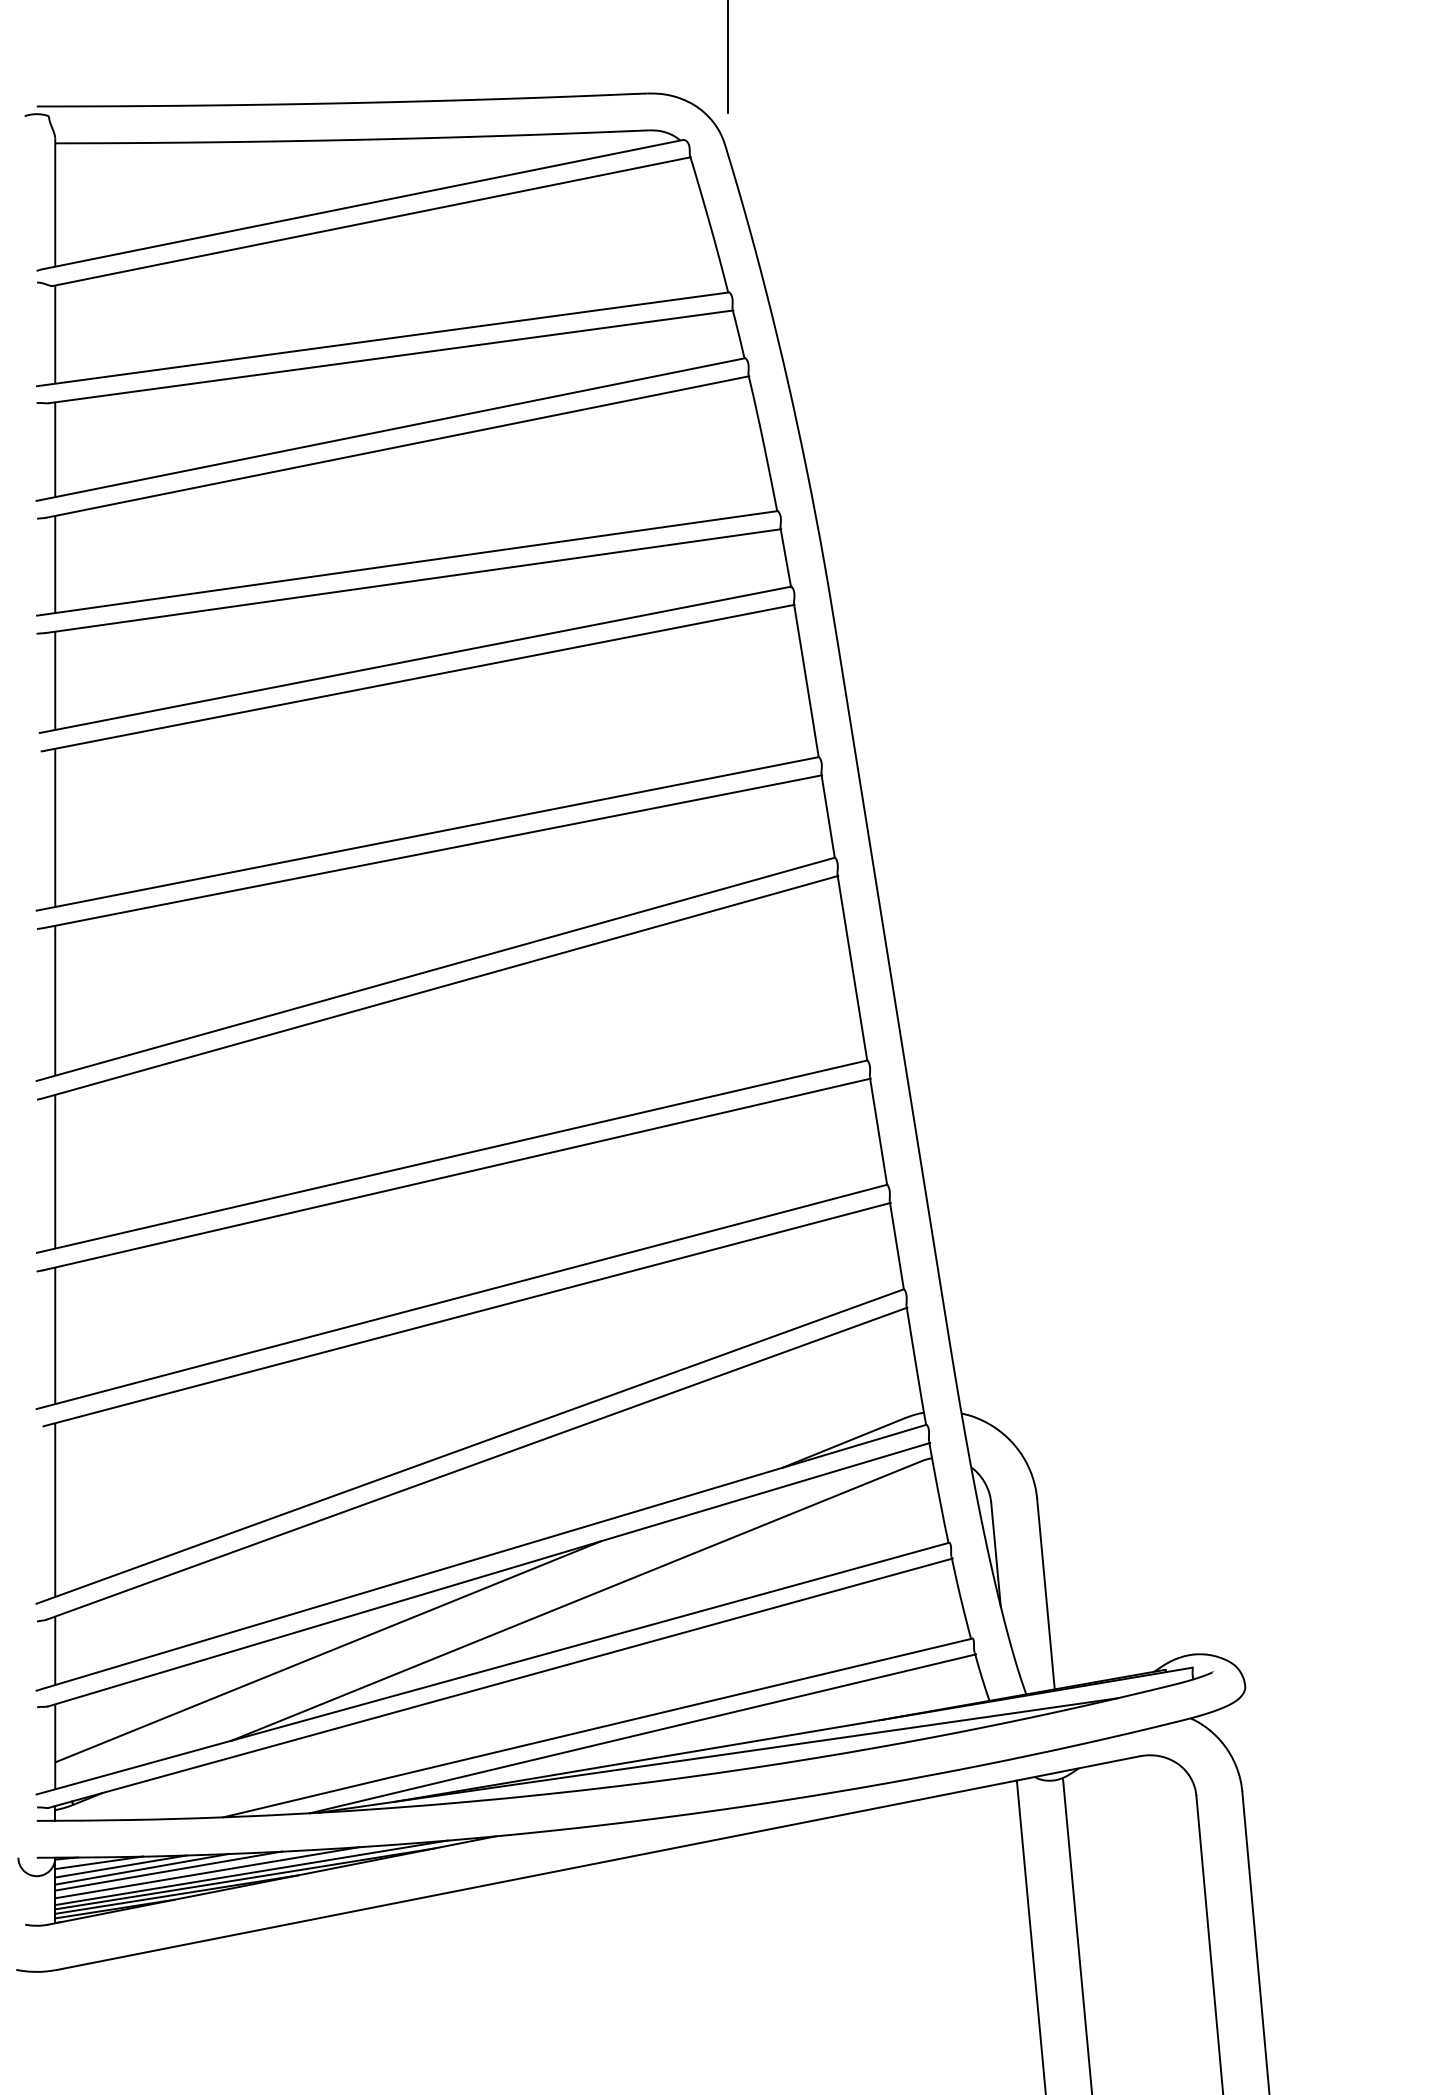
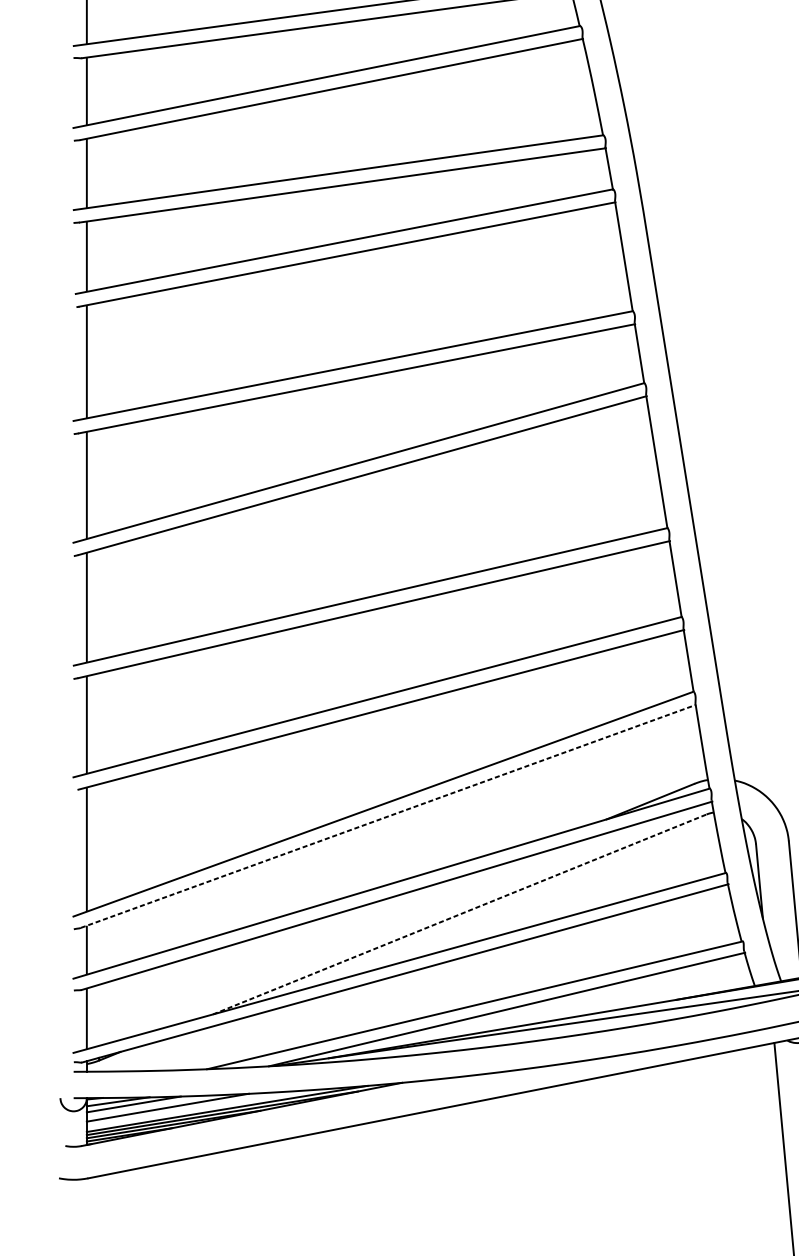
line: (477, 1463) -> (388, 816), solid -> dashed
line: (577, 1600) -> (460, 914), solid -> dashed
line: (328, 1651) -> (282, 950), removed
line: (142, 1868) -> (149, 1105), removed
line: (207, 1872) -> (195, 1108), removed

